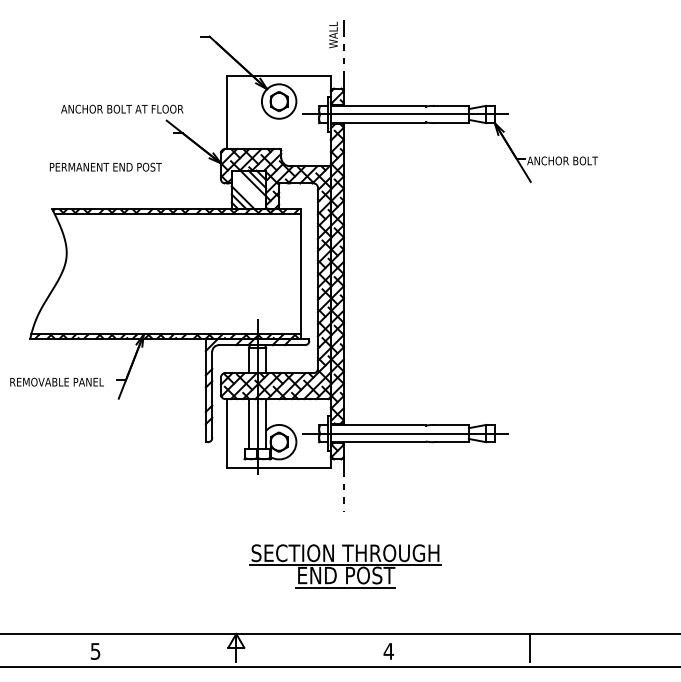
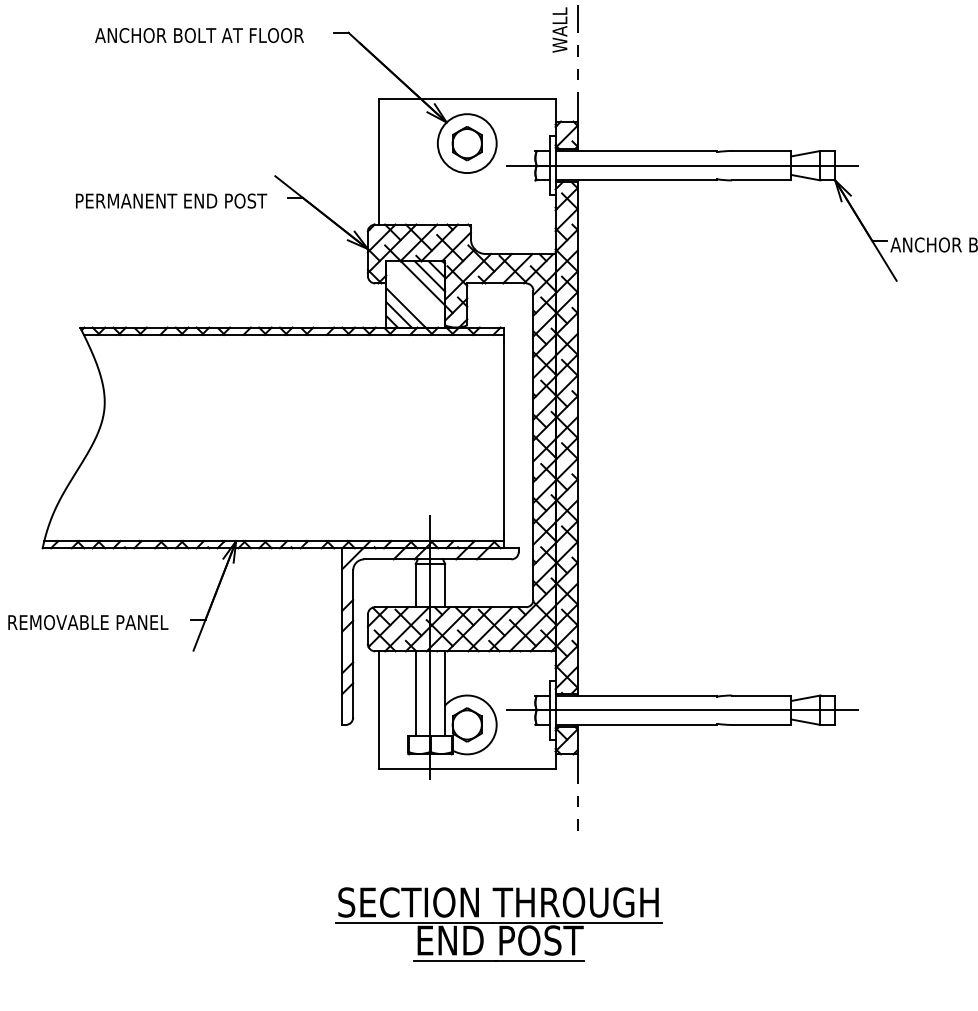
text: (122, 108) -> (199, 34), moved
text: (105, 166) -> (170, 199), moved
part: (345, 566) -> (498, 925), moved

